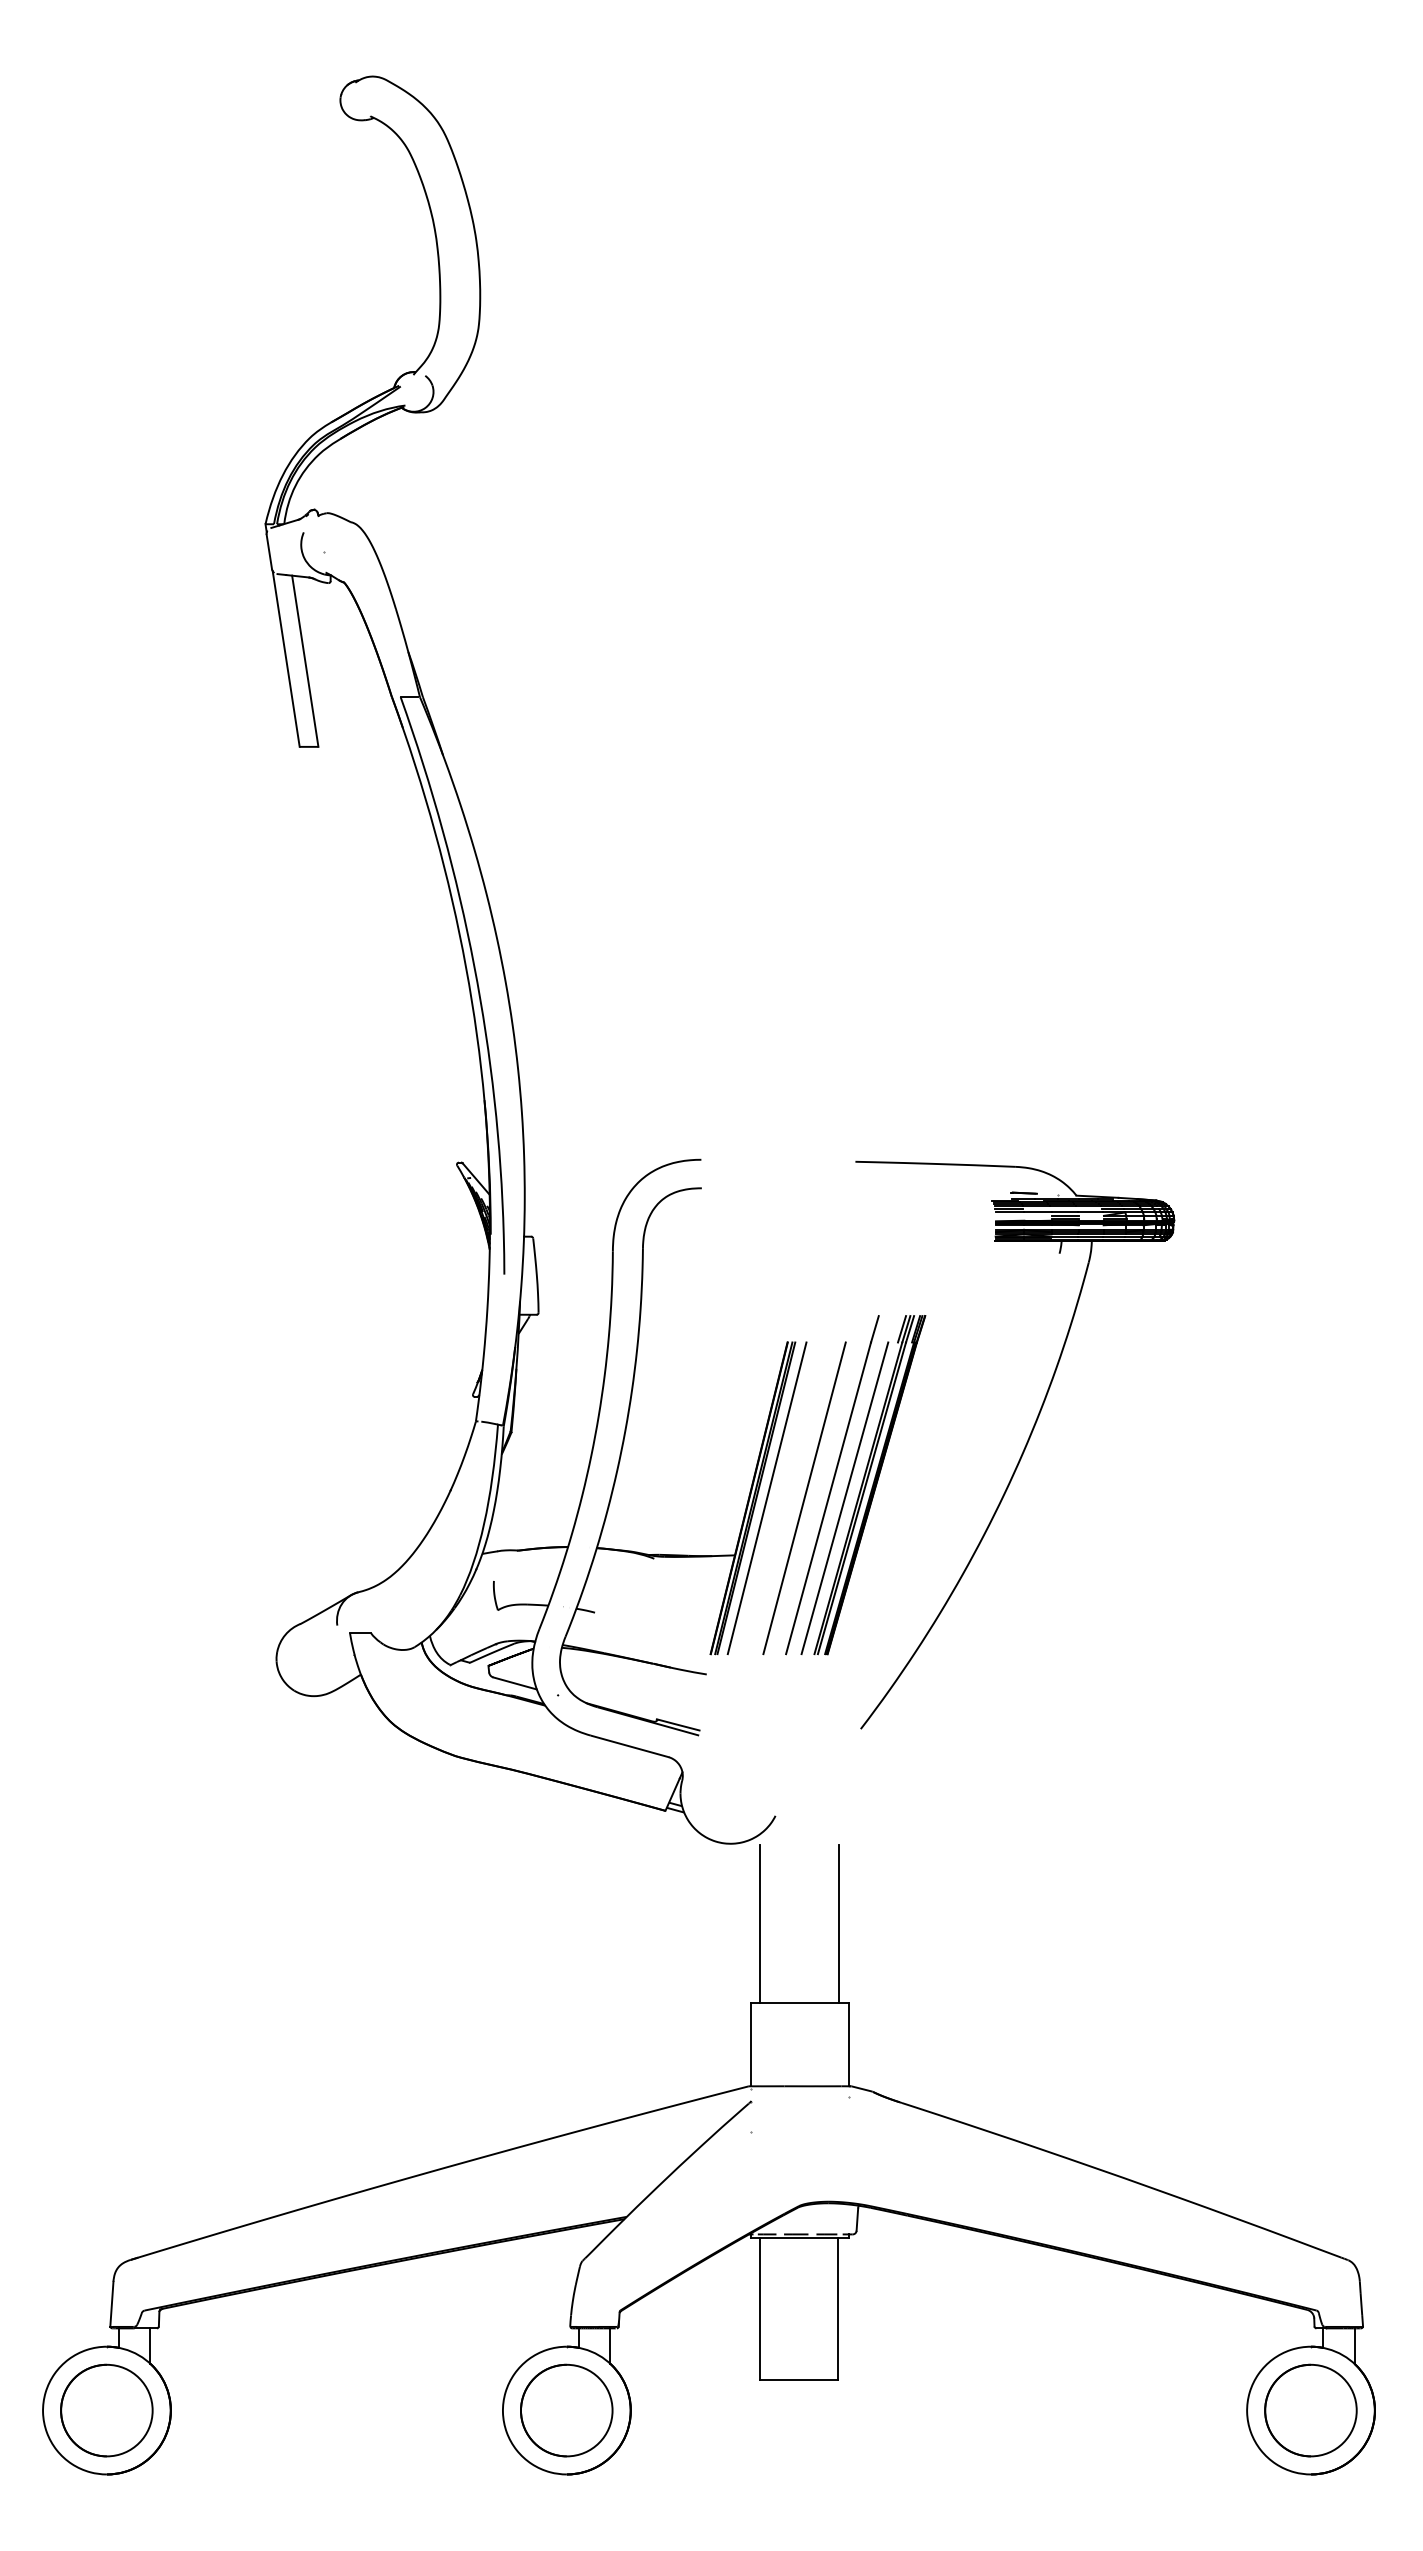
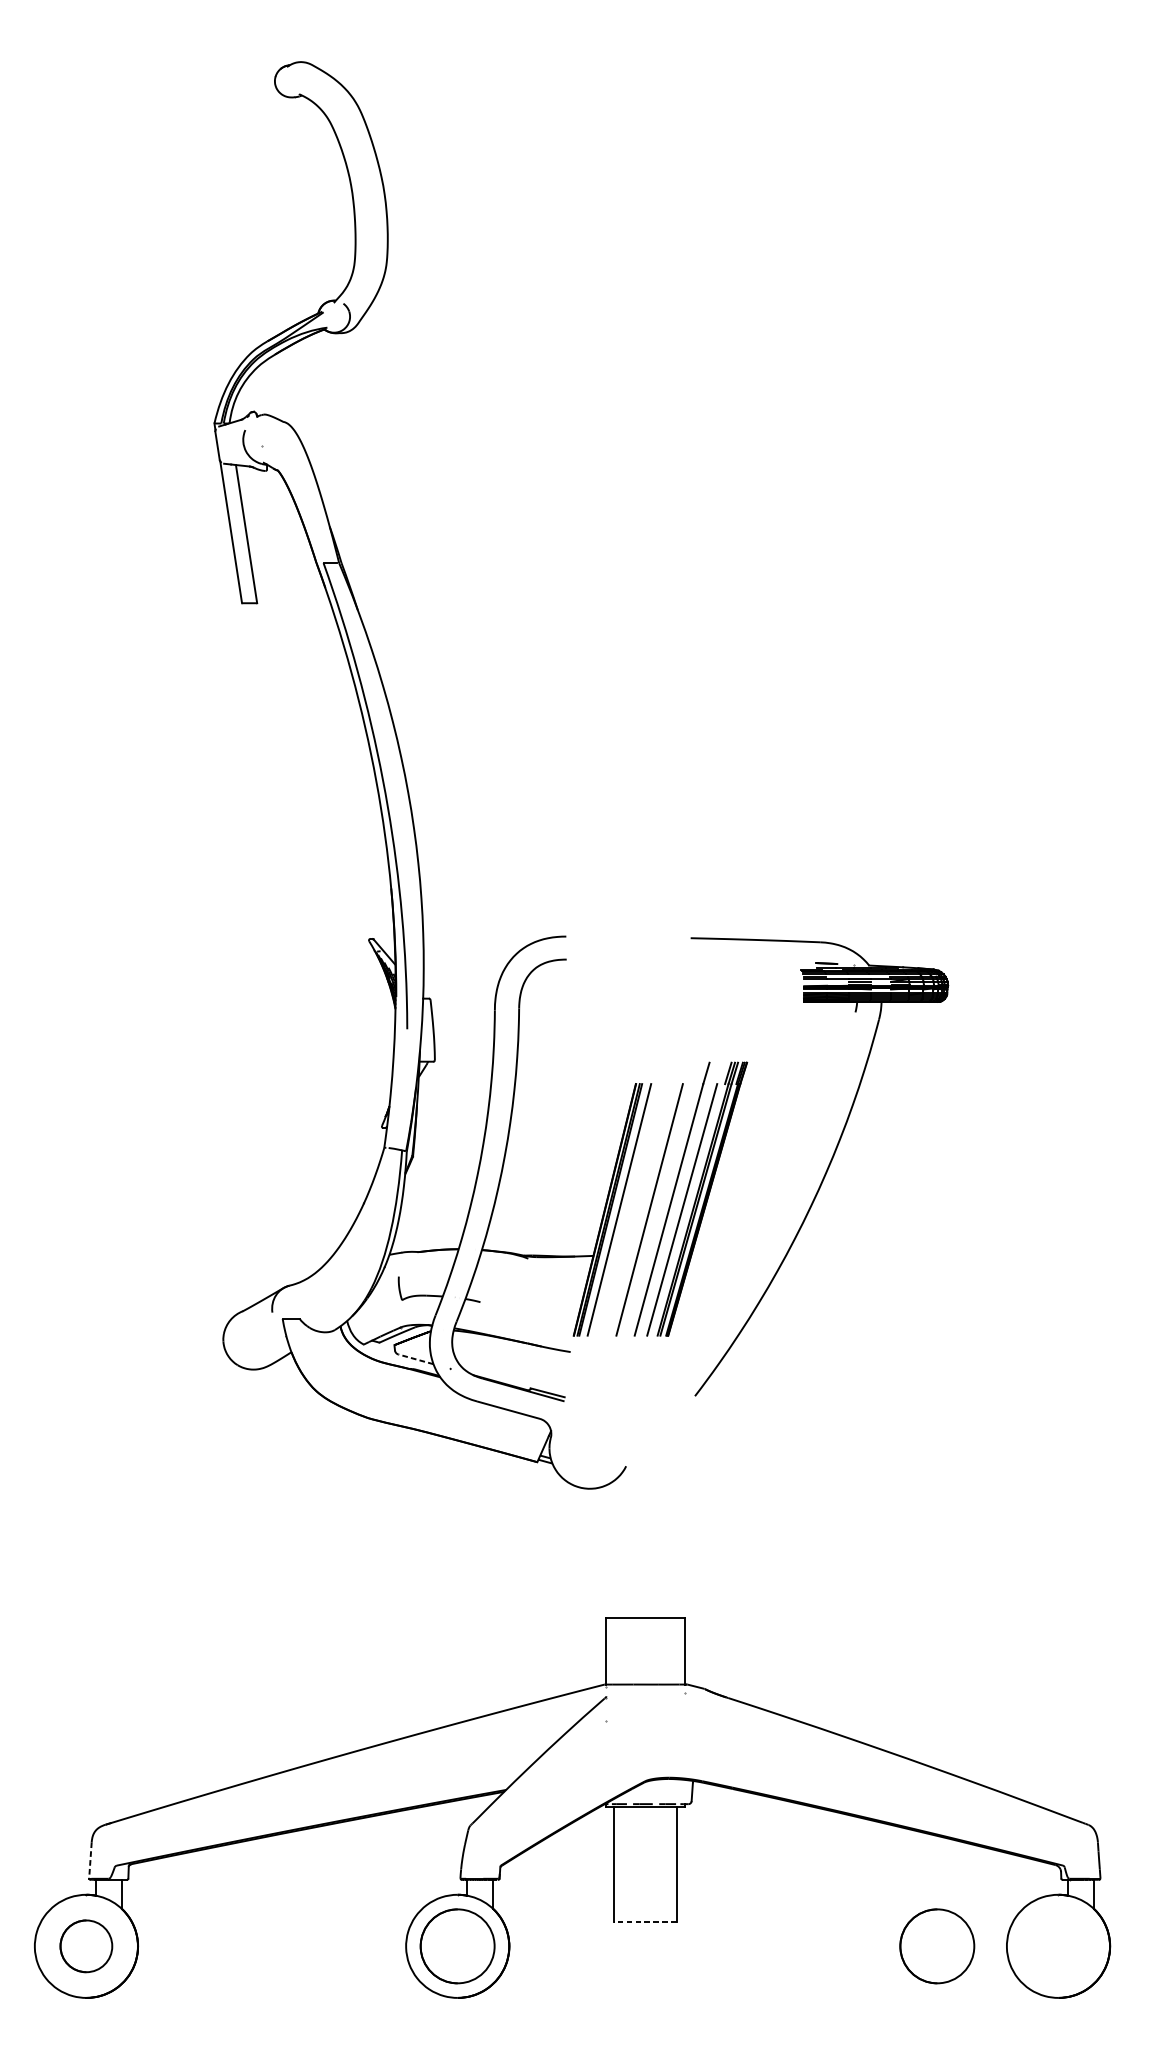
line: (515, 1683) -> (416, 1359), solid -> dashed
line: (760, 1924) -> (614, 1553), removed
line: (838, 1924) -> (677, 1553), removed
line: (111, 2304) -> (90, 1860), solid -> dashed
line: (798, 2380) -> (644, 1922), solid -> dashed
part: (106, 2410) -> (86, 1946), size x0.7
part: (1310, 2410) -> (936, 1946), moved

